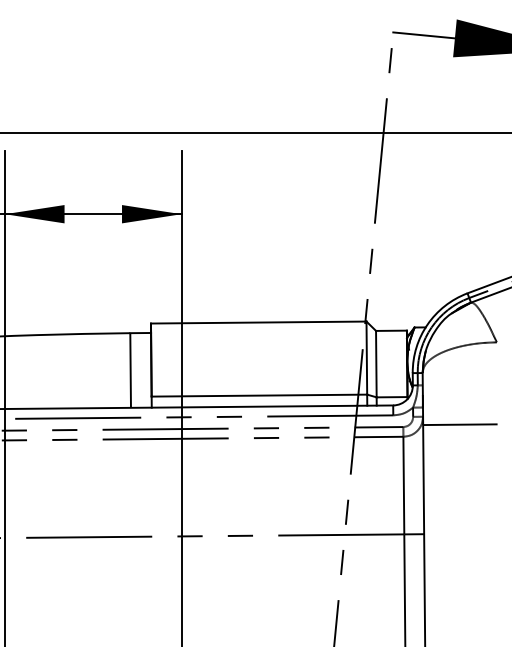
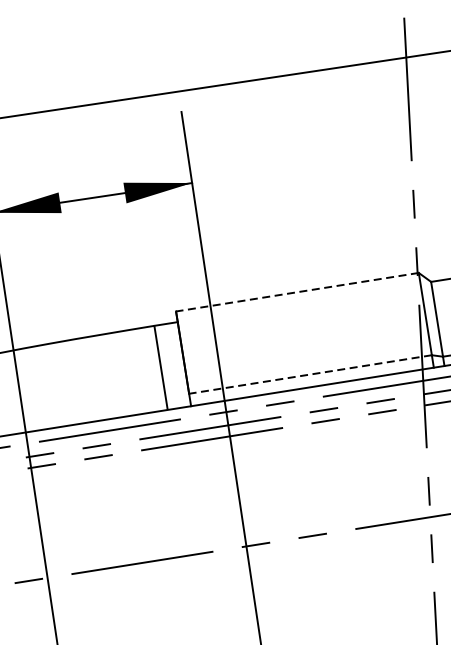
line: (258, 322) -> (297, 292), solid -> dashed
line: (259, 395) -> (310, 374), solid -> dashed

